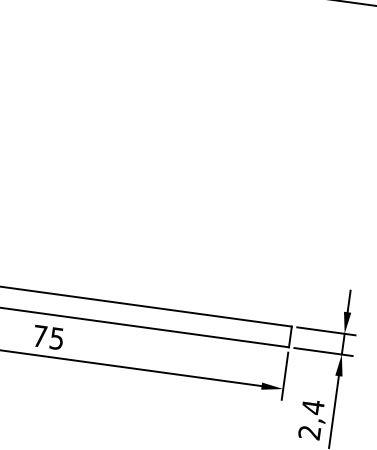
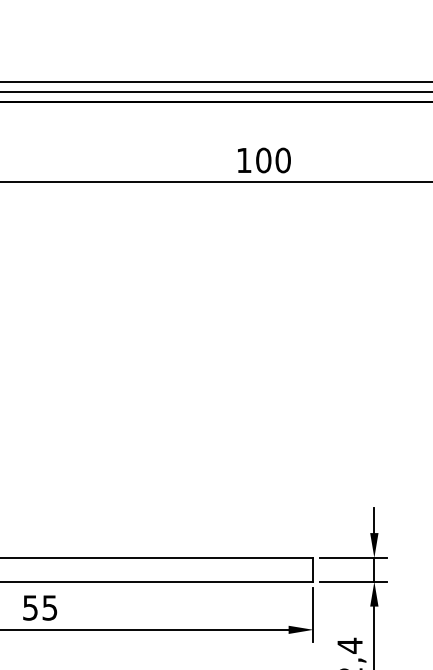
text: (40, 336) -> (30, 607), 75 -> 55

